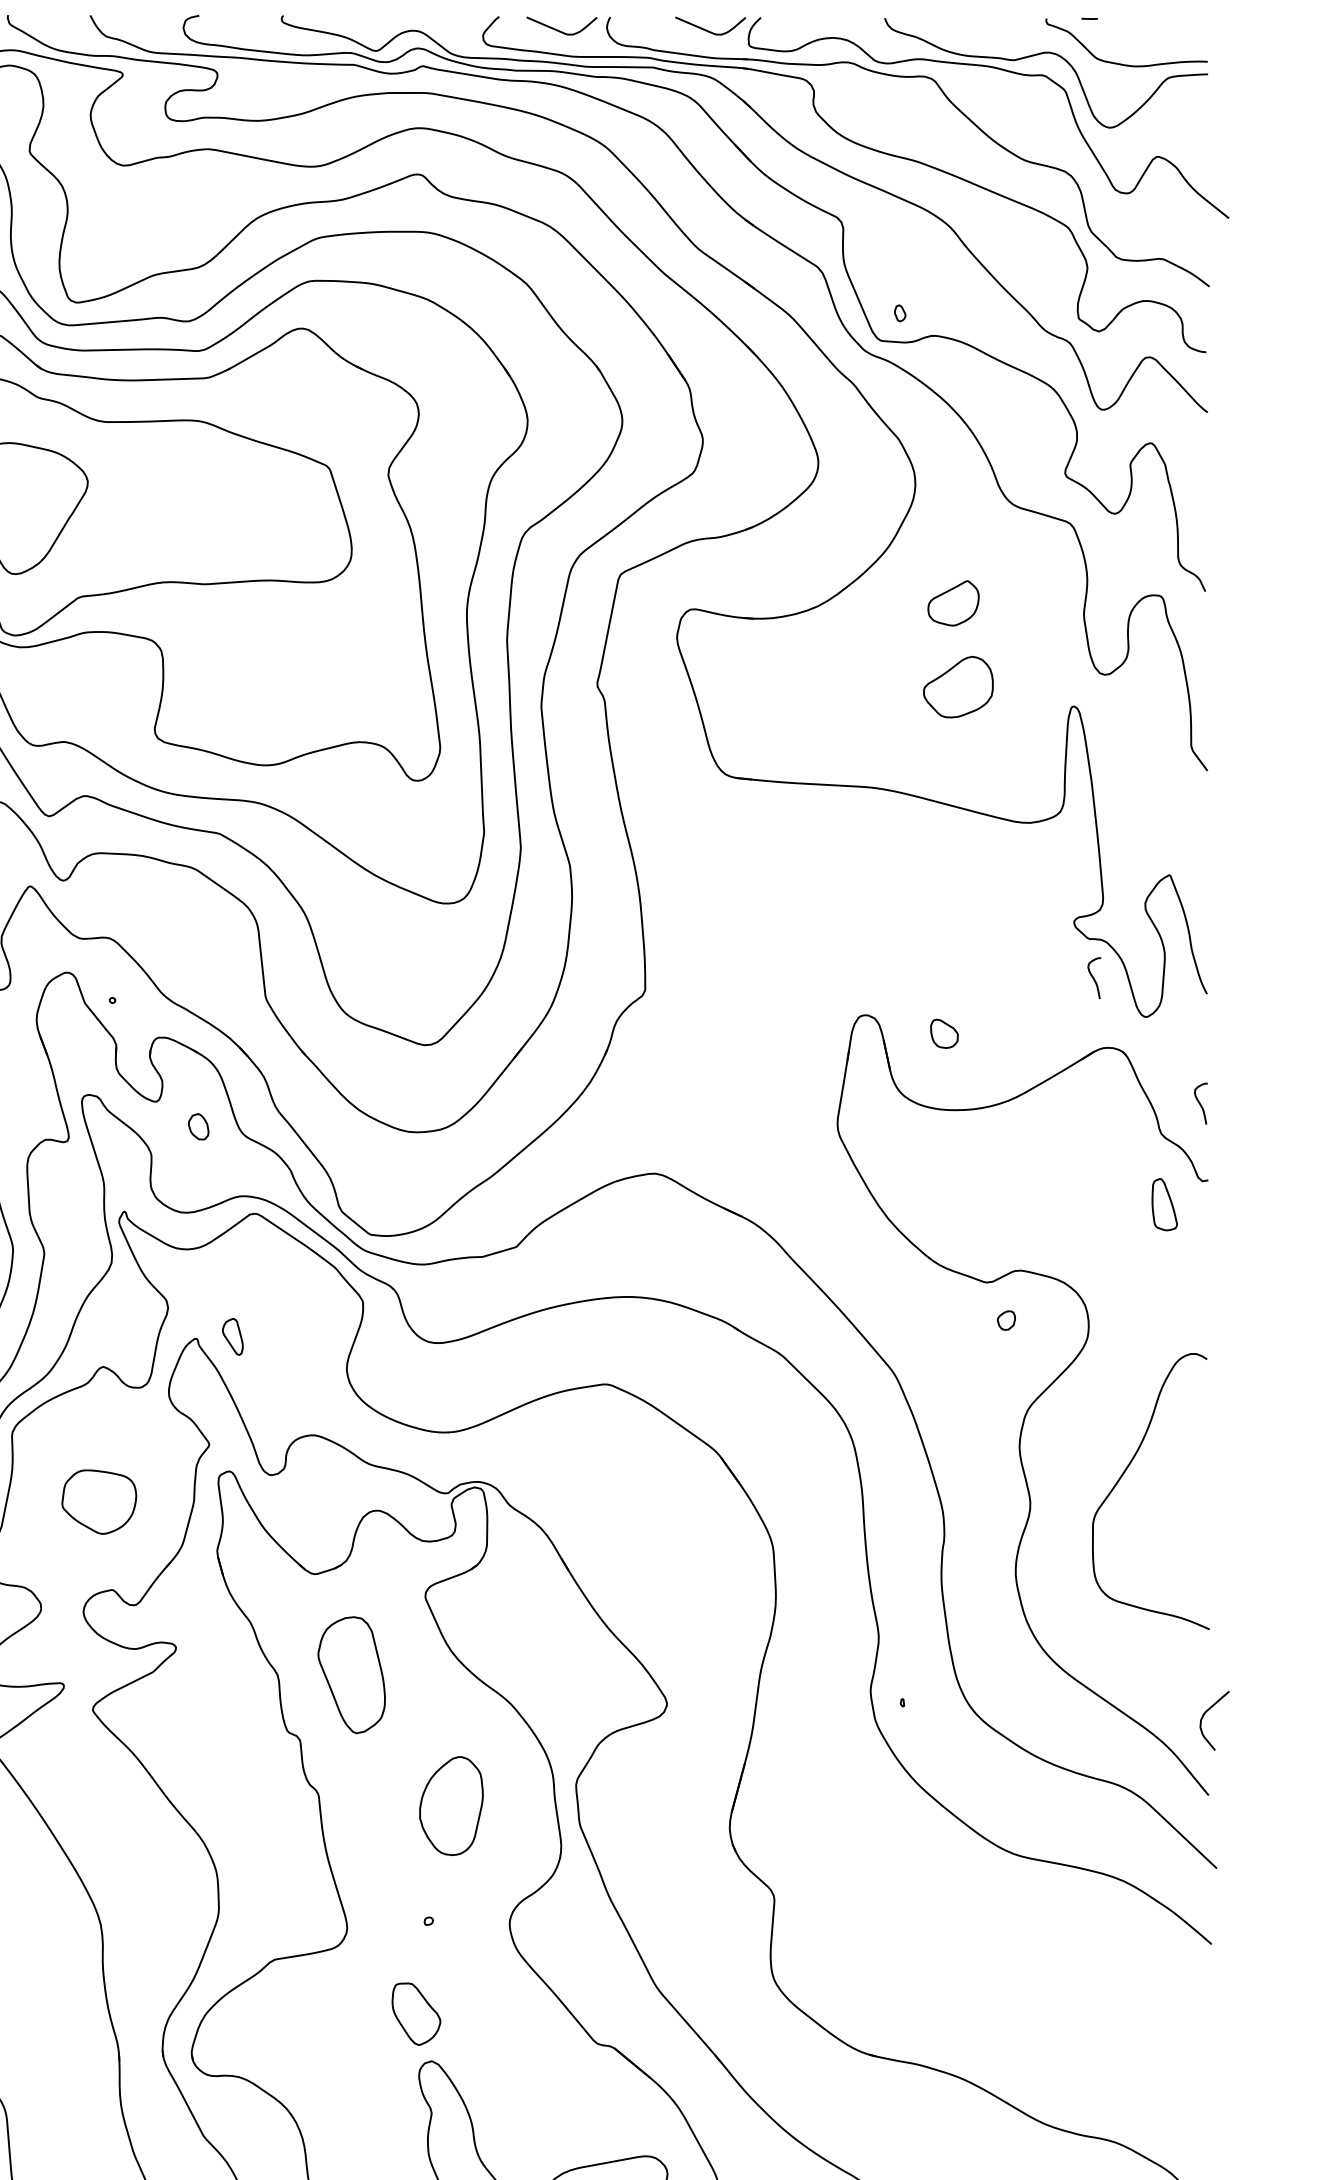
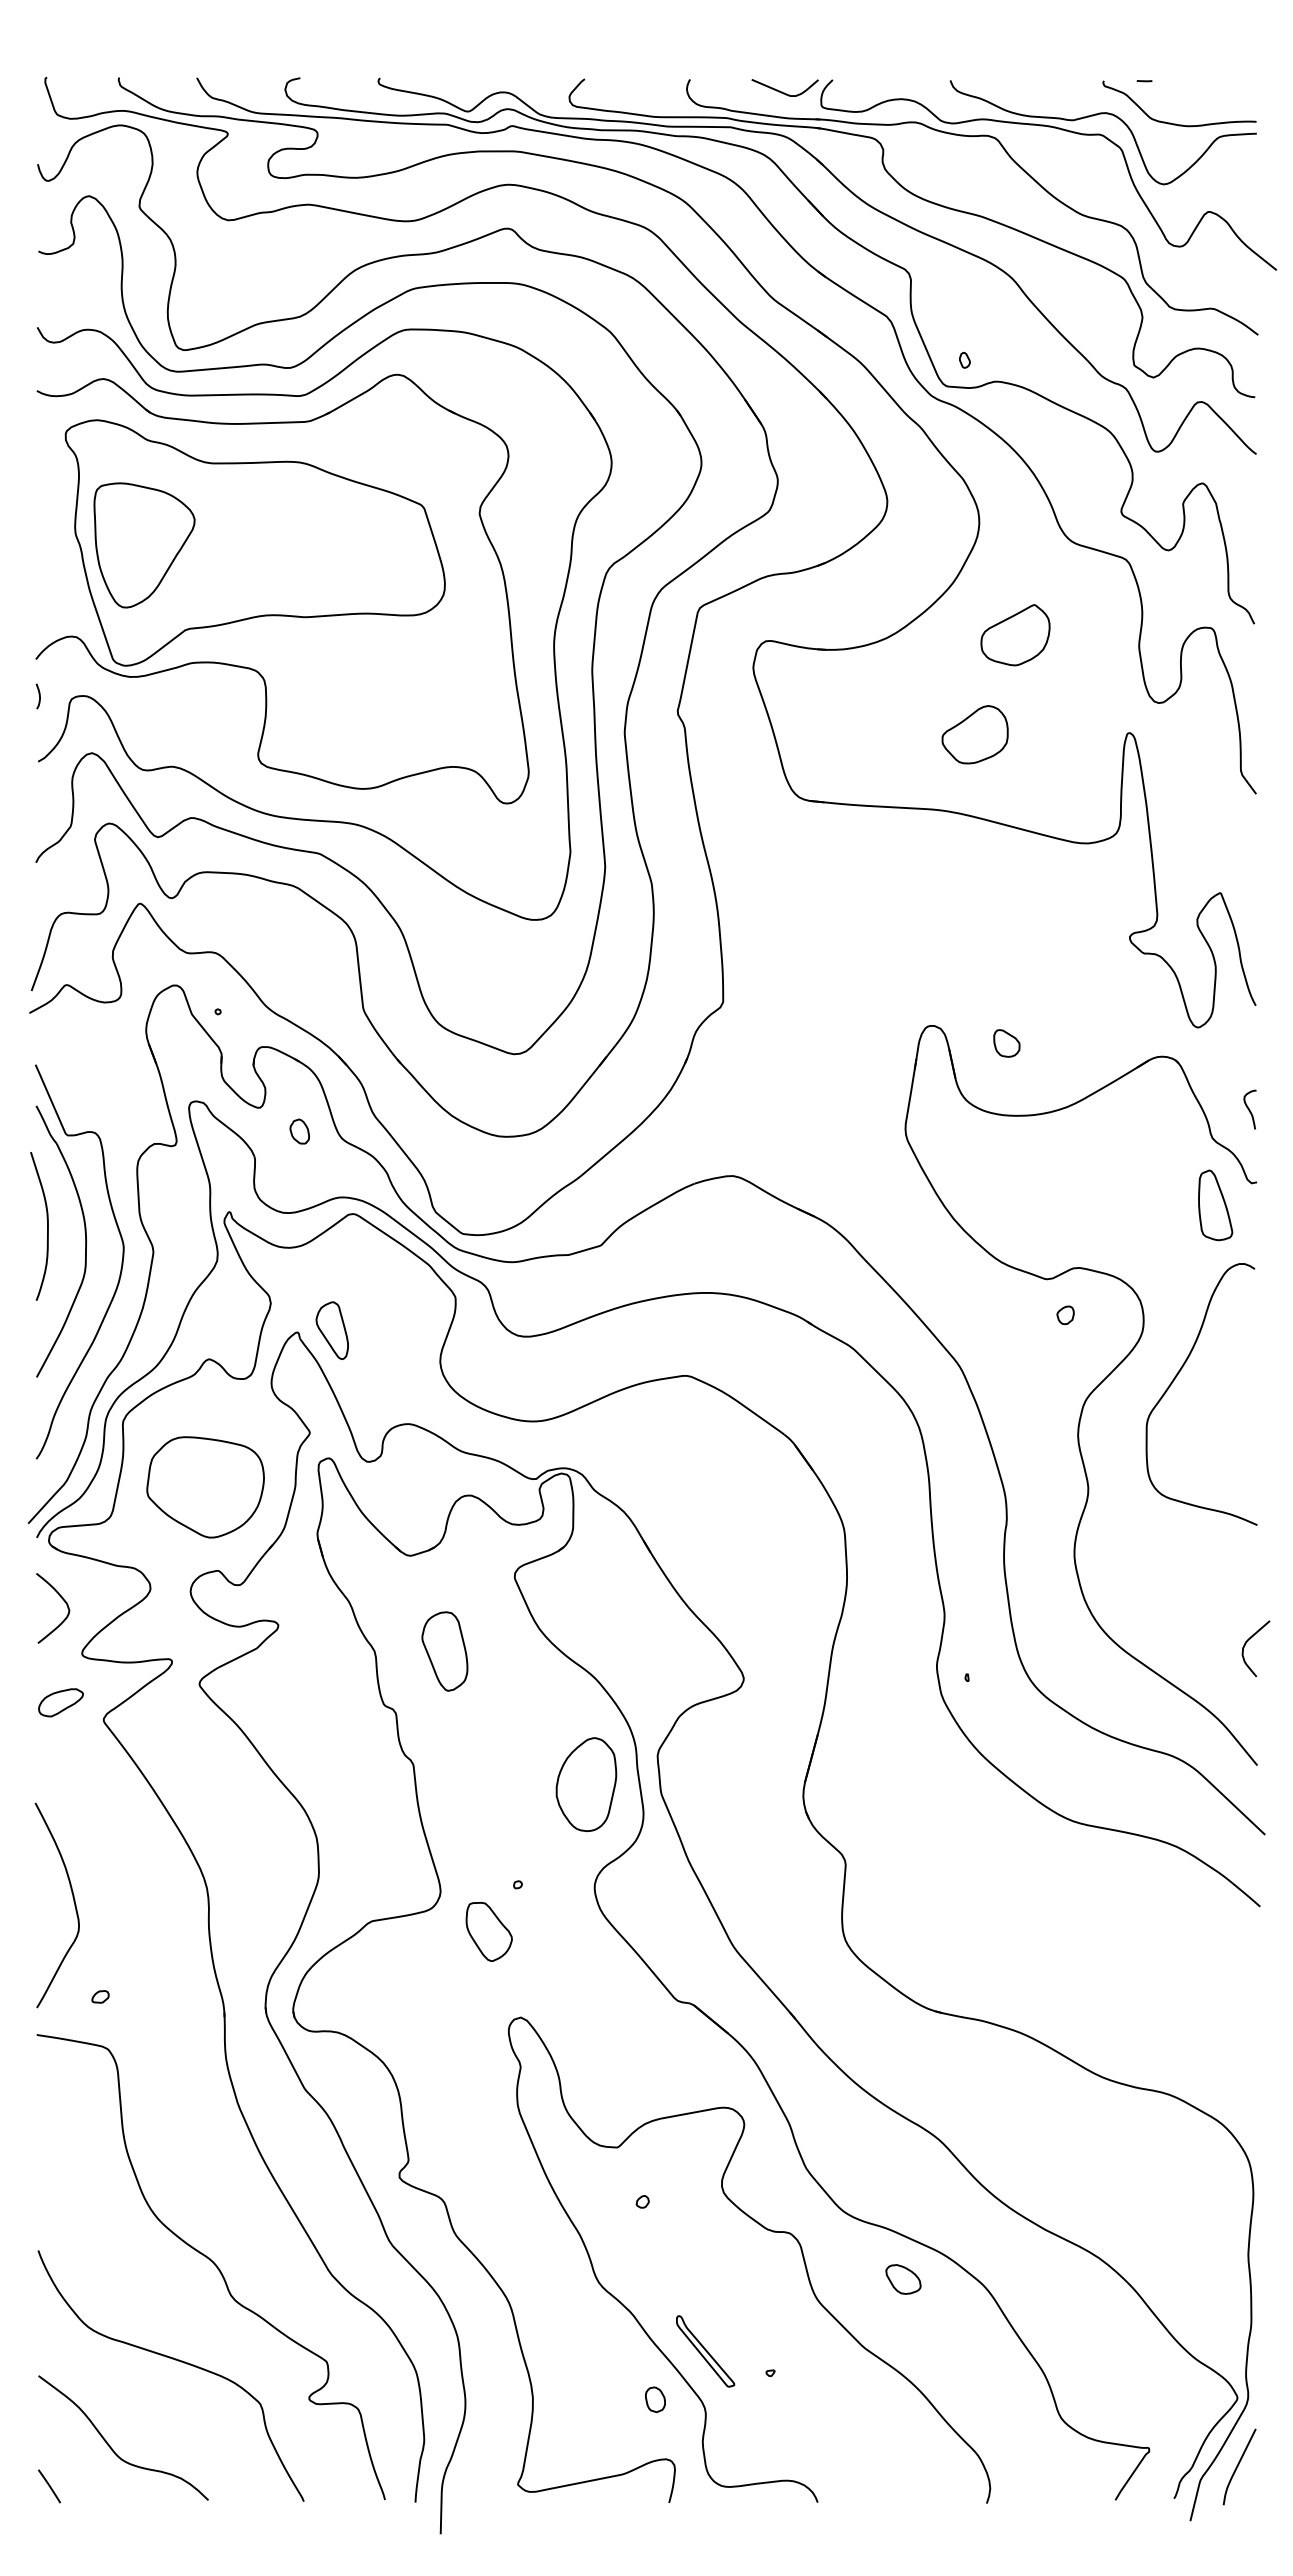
curve: (559, 29) -> (641, 91), removed
part: (953, 603) -> (1015, 635), size x1.43
part: (957, 686) -> (974, 734), moved
curve: (1093, 977) -> (1148, 990), removed
part: (1164, 1204) -> (1215, 1205), size x1.43
part: (232, 1336) -> (331, 1330), size x1.67
curve: (1125, 1472) -> (1177, 1376), moved
part: (99, 1502) -> (205, 1487), size x1.67
part: (351, 1675) -> (444, 1651), size x0.71
curve: (1206, 1713) -> (1248, 1641), moved
part: (451, 1805) -> (586, 1784), moved
part: (415, 2013) -> (488, 1931), moved

